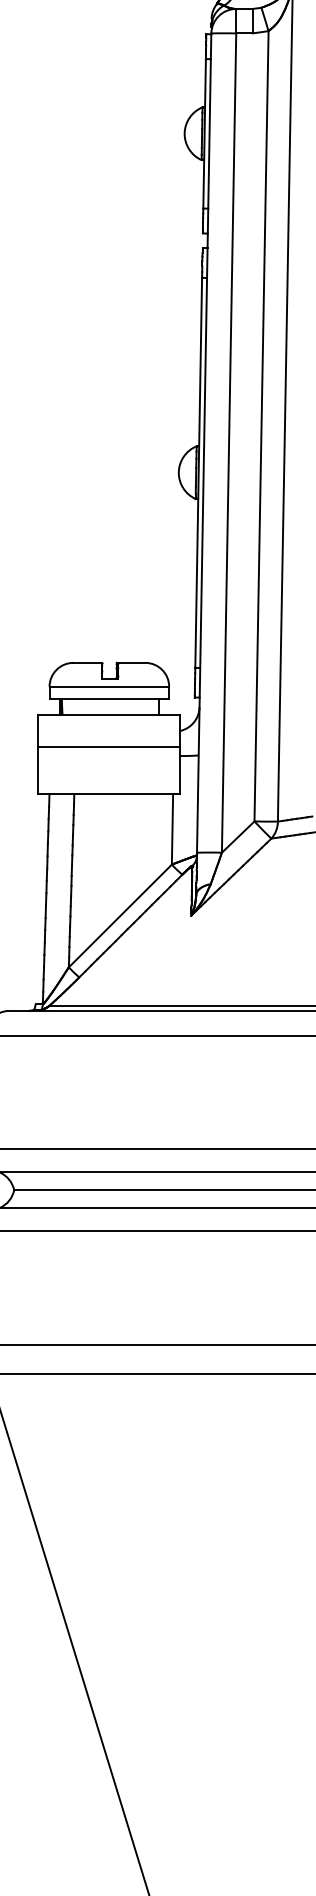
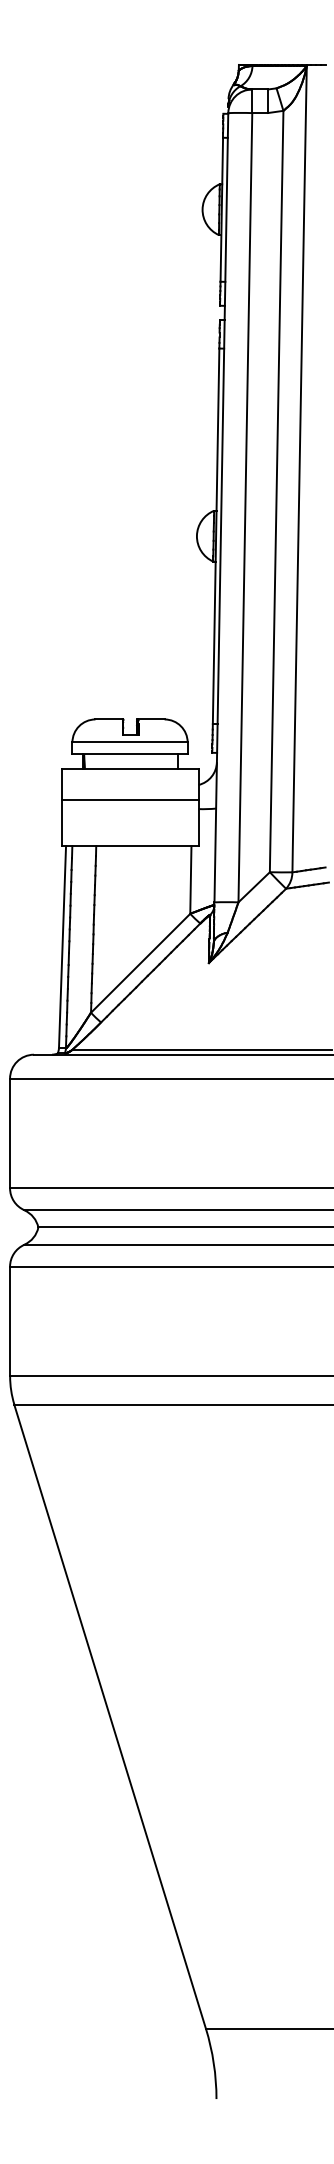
line: (39, 899) -> (62, 947), added

